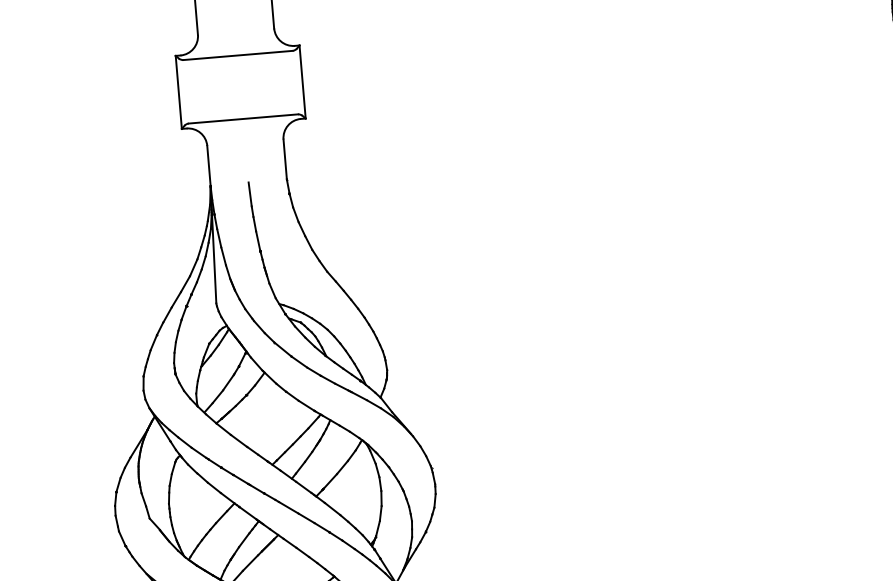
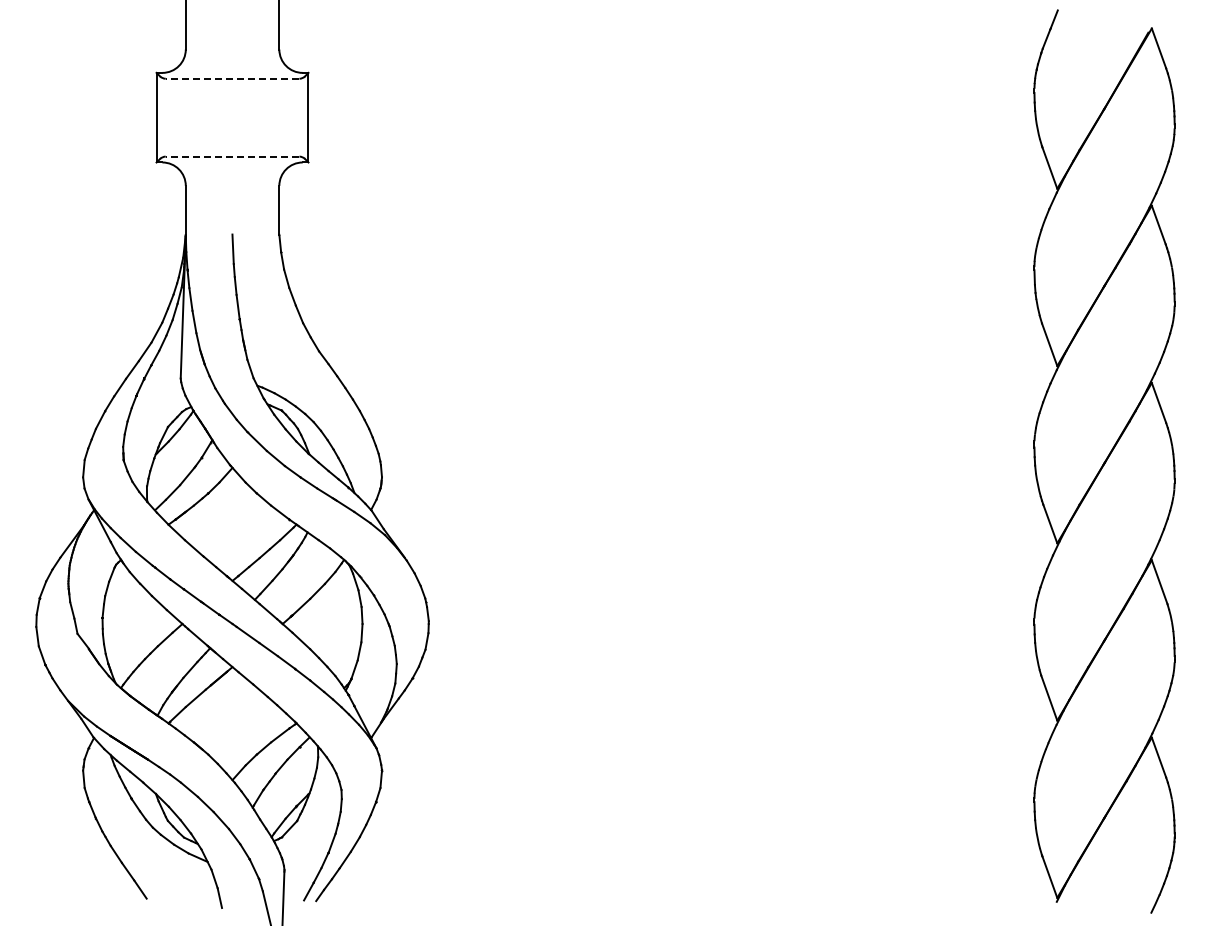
line: (237, 55) -> (232, 78), solid -> dashed
line: (243, 118) -> (232, 156), solid -> dashed

